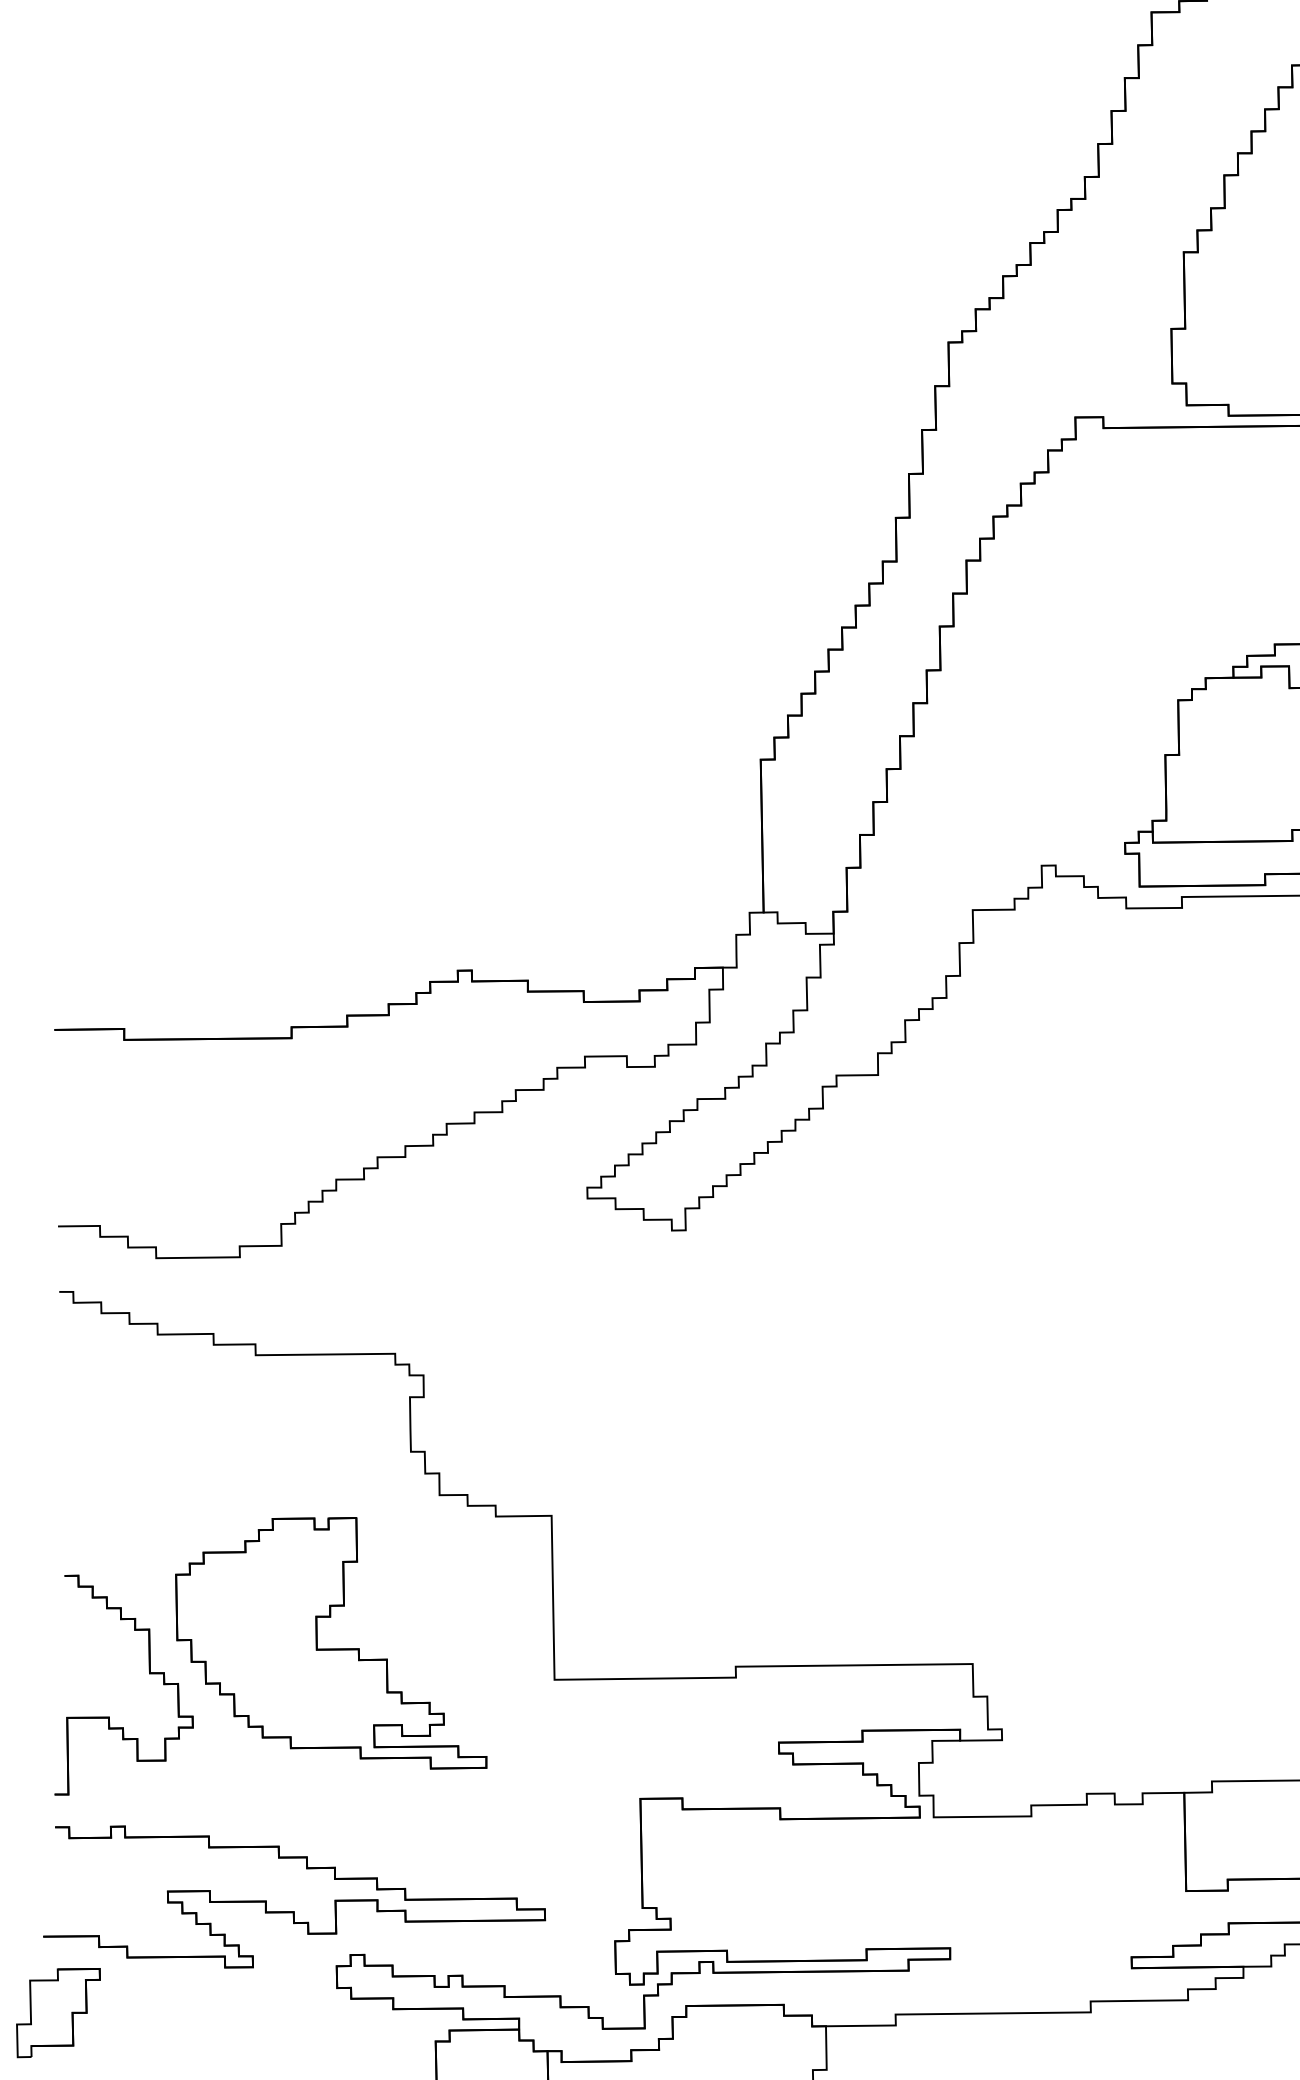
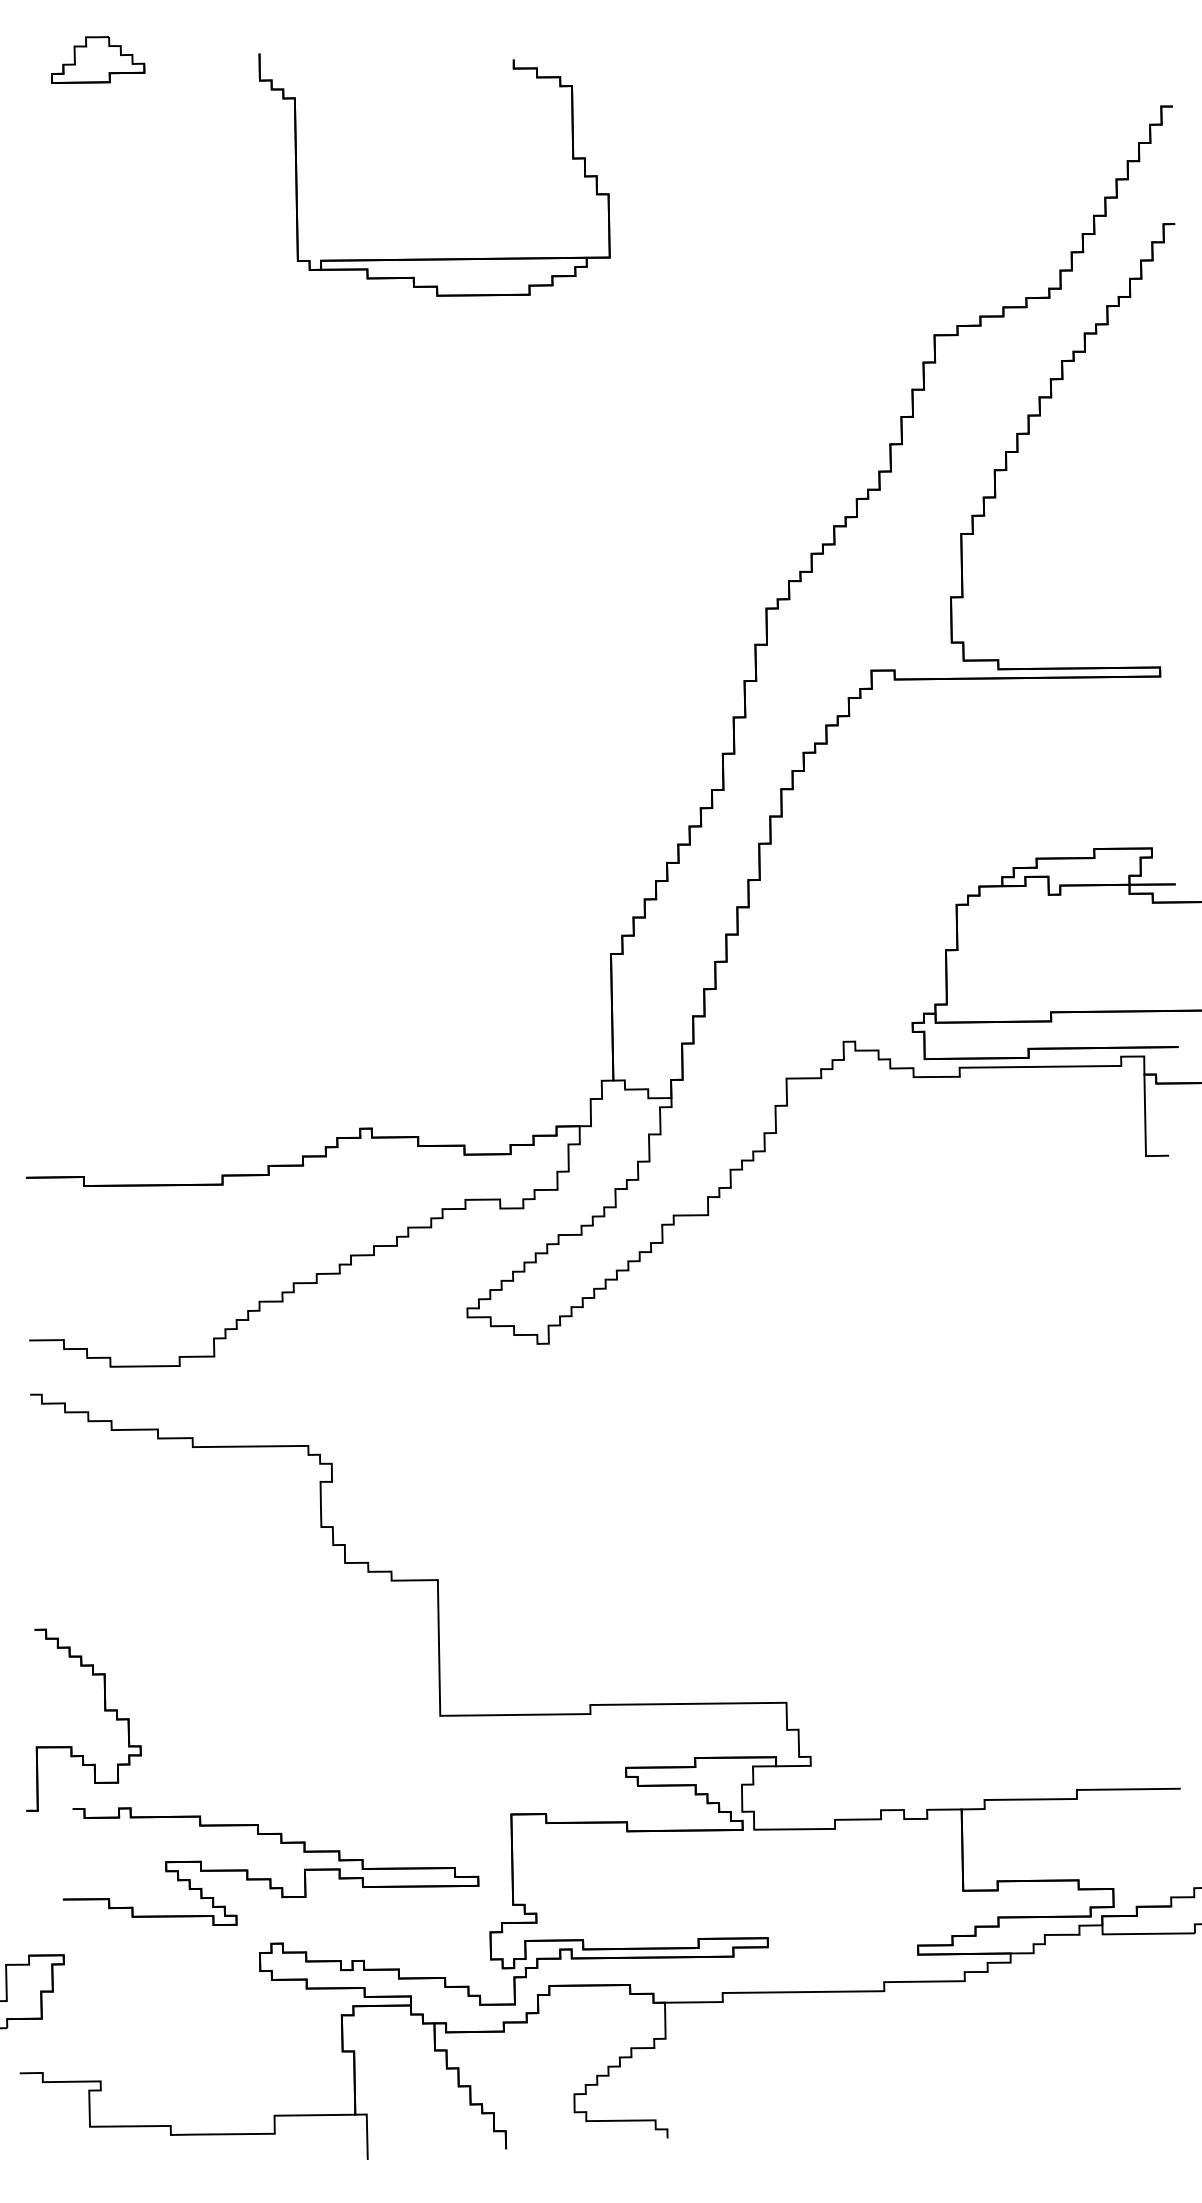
part: (331, 1643) -> (255, 1685), removed
part: (293, 1911) -> (270, 1878), moved

